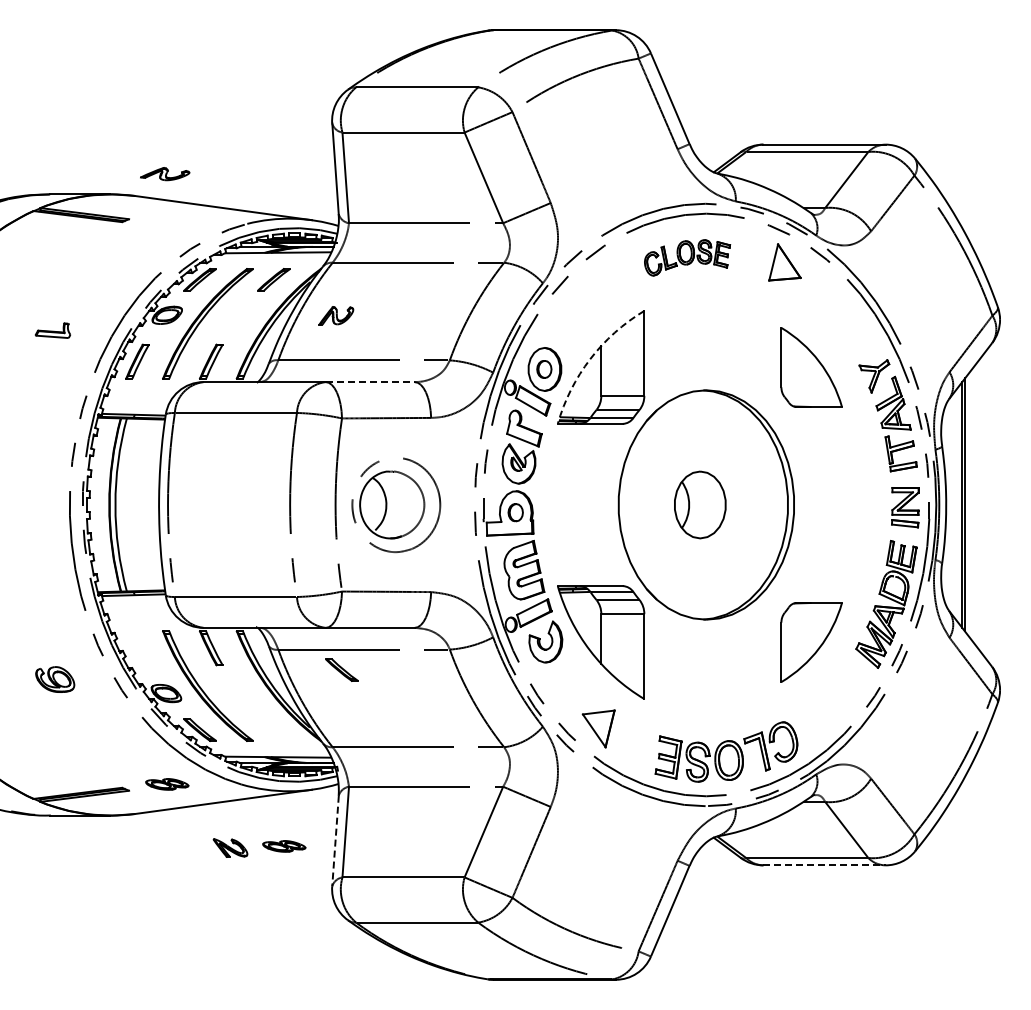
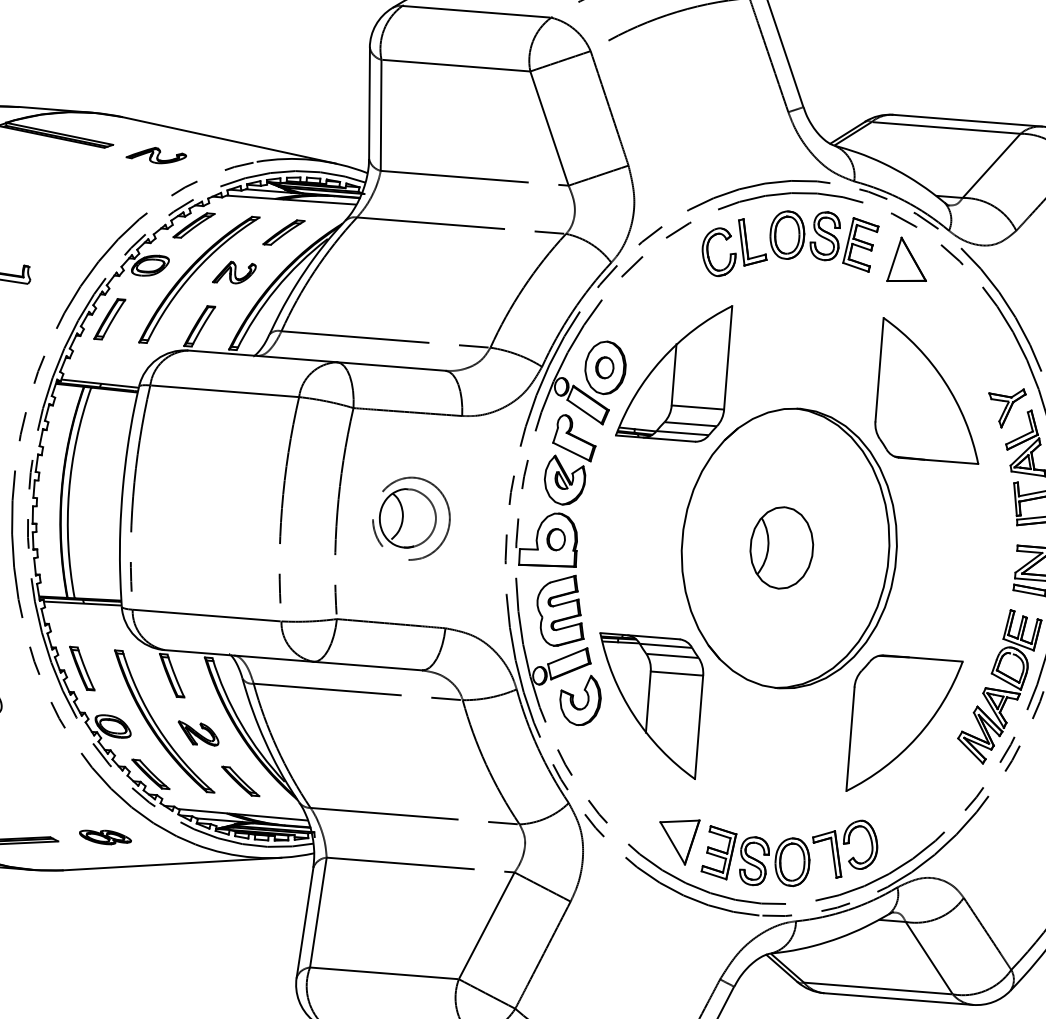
part: (165, 174) -> (156, 156), moved
part: (687, 257) -> (789, 245), size x1.67
part: (336, 315) -> (234, 272), moved
arc: (590, 359) -> (661, 360), dashed -> solid
part: (811, 367) -> (930, 391), size x1.43
line: (370, 382) -> (391, 367), dashed -> solid
part: (396, 504) -> (411, 518), size x0.71
part: (811, 642) -> (904, 726), size x1.43
part: (137, 648) -> (82, 668), added
part: (341, 669) -> (240, 780), moved
part: (598, 728) -> (678, 840), moved
line: (335, 841) -> (304, 923), dashed -> solid
part: (284, 846) -> (242, 924), removed
part: (230, 847) -> (198, 733), moved
line: (825, 865) -> (899, 999), dashed -> solid

